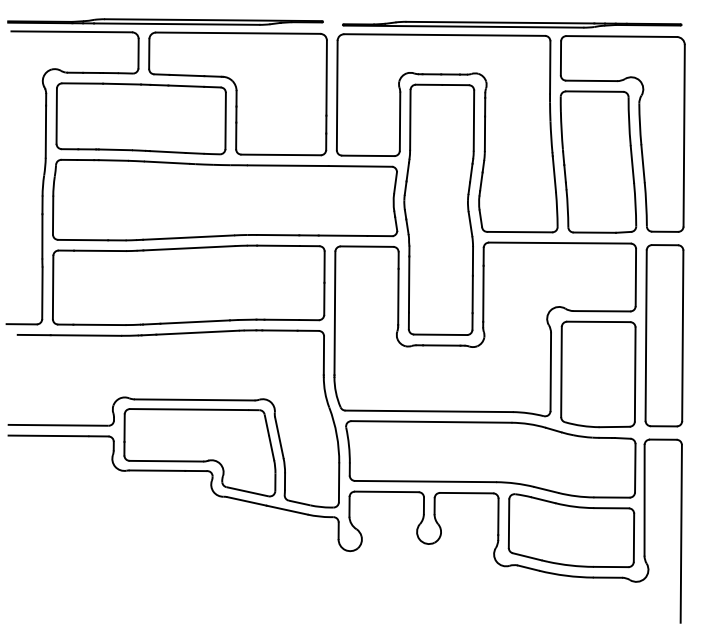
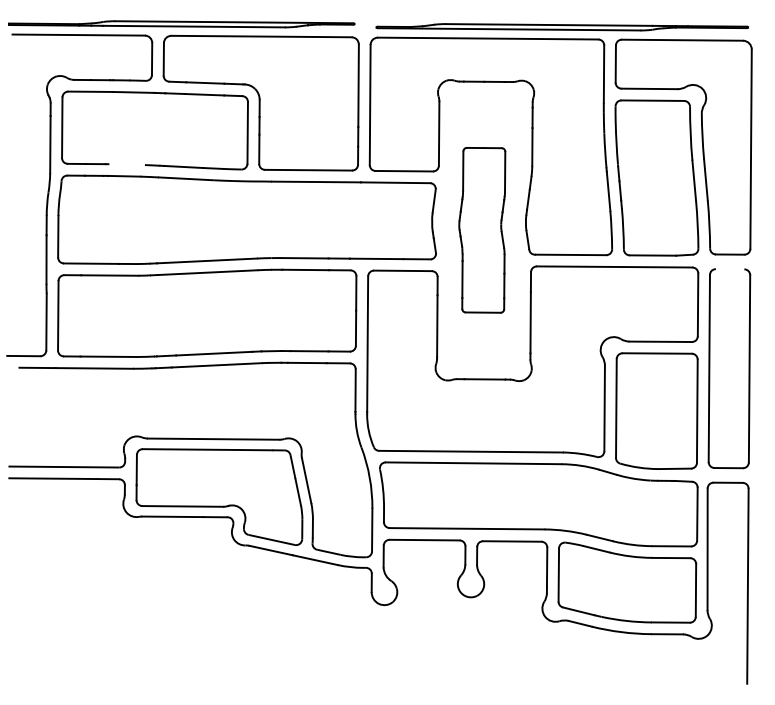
line: (115, 149) -> (126, 164), removed
part: (439, 209) -> (482, 230), size x0.6
line: (665, 245) -> (730, 269), removed

